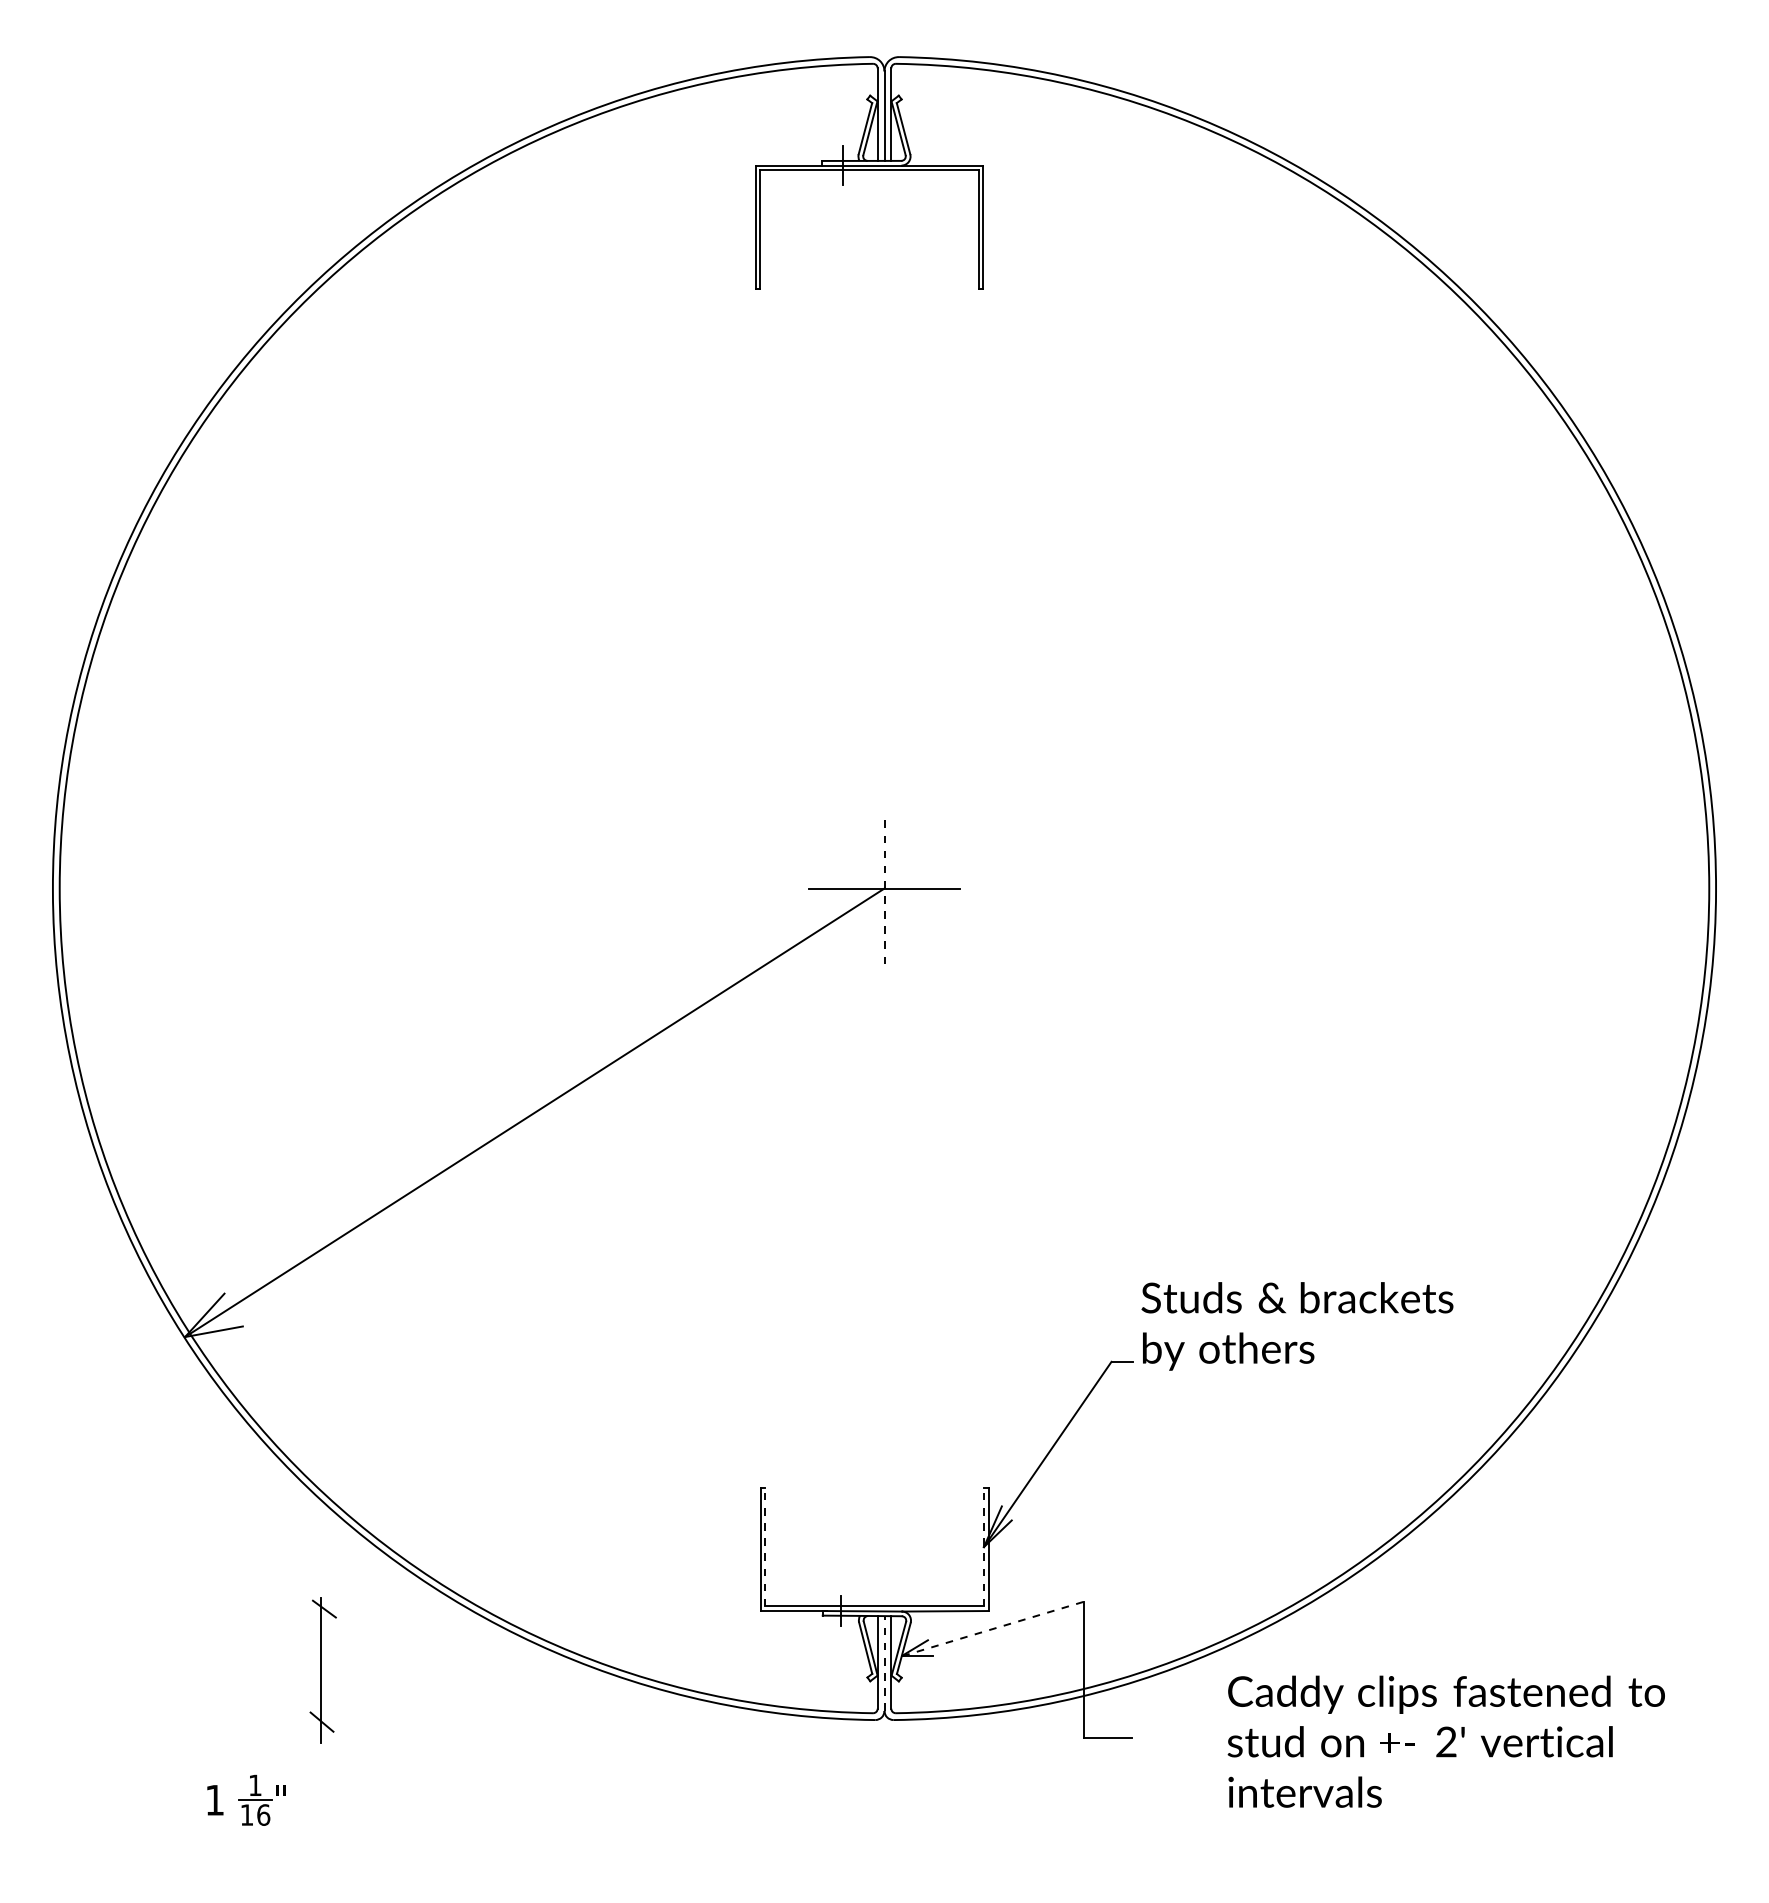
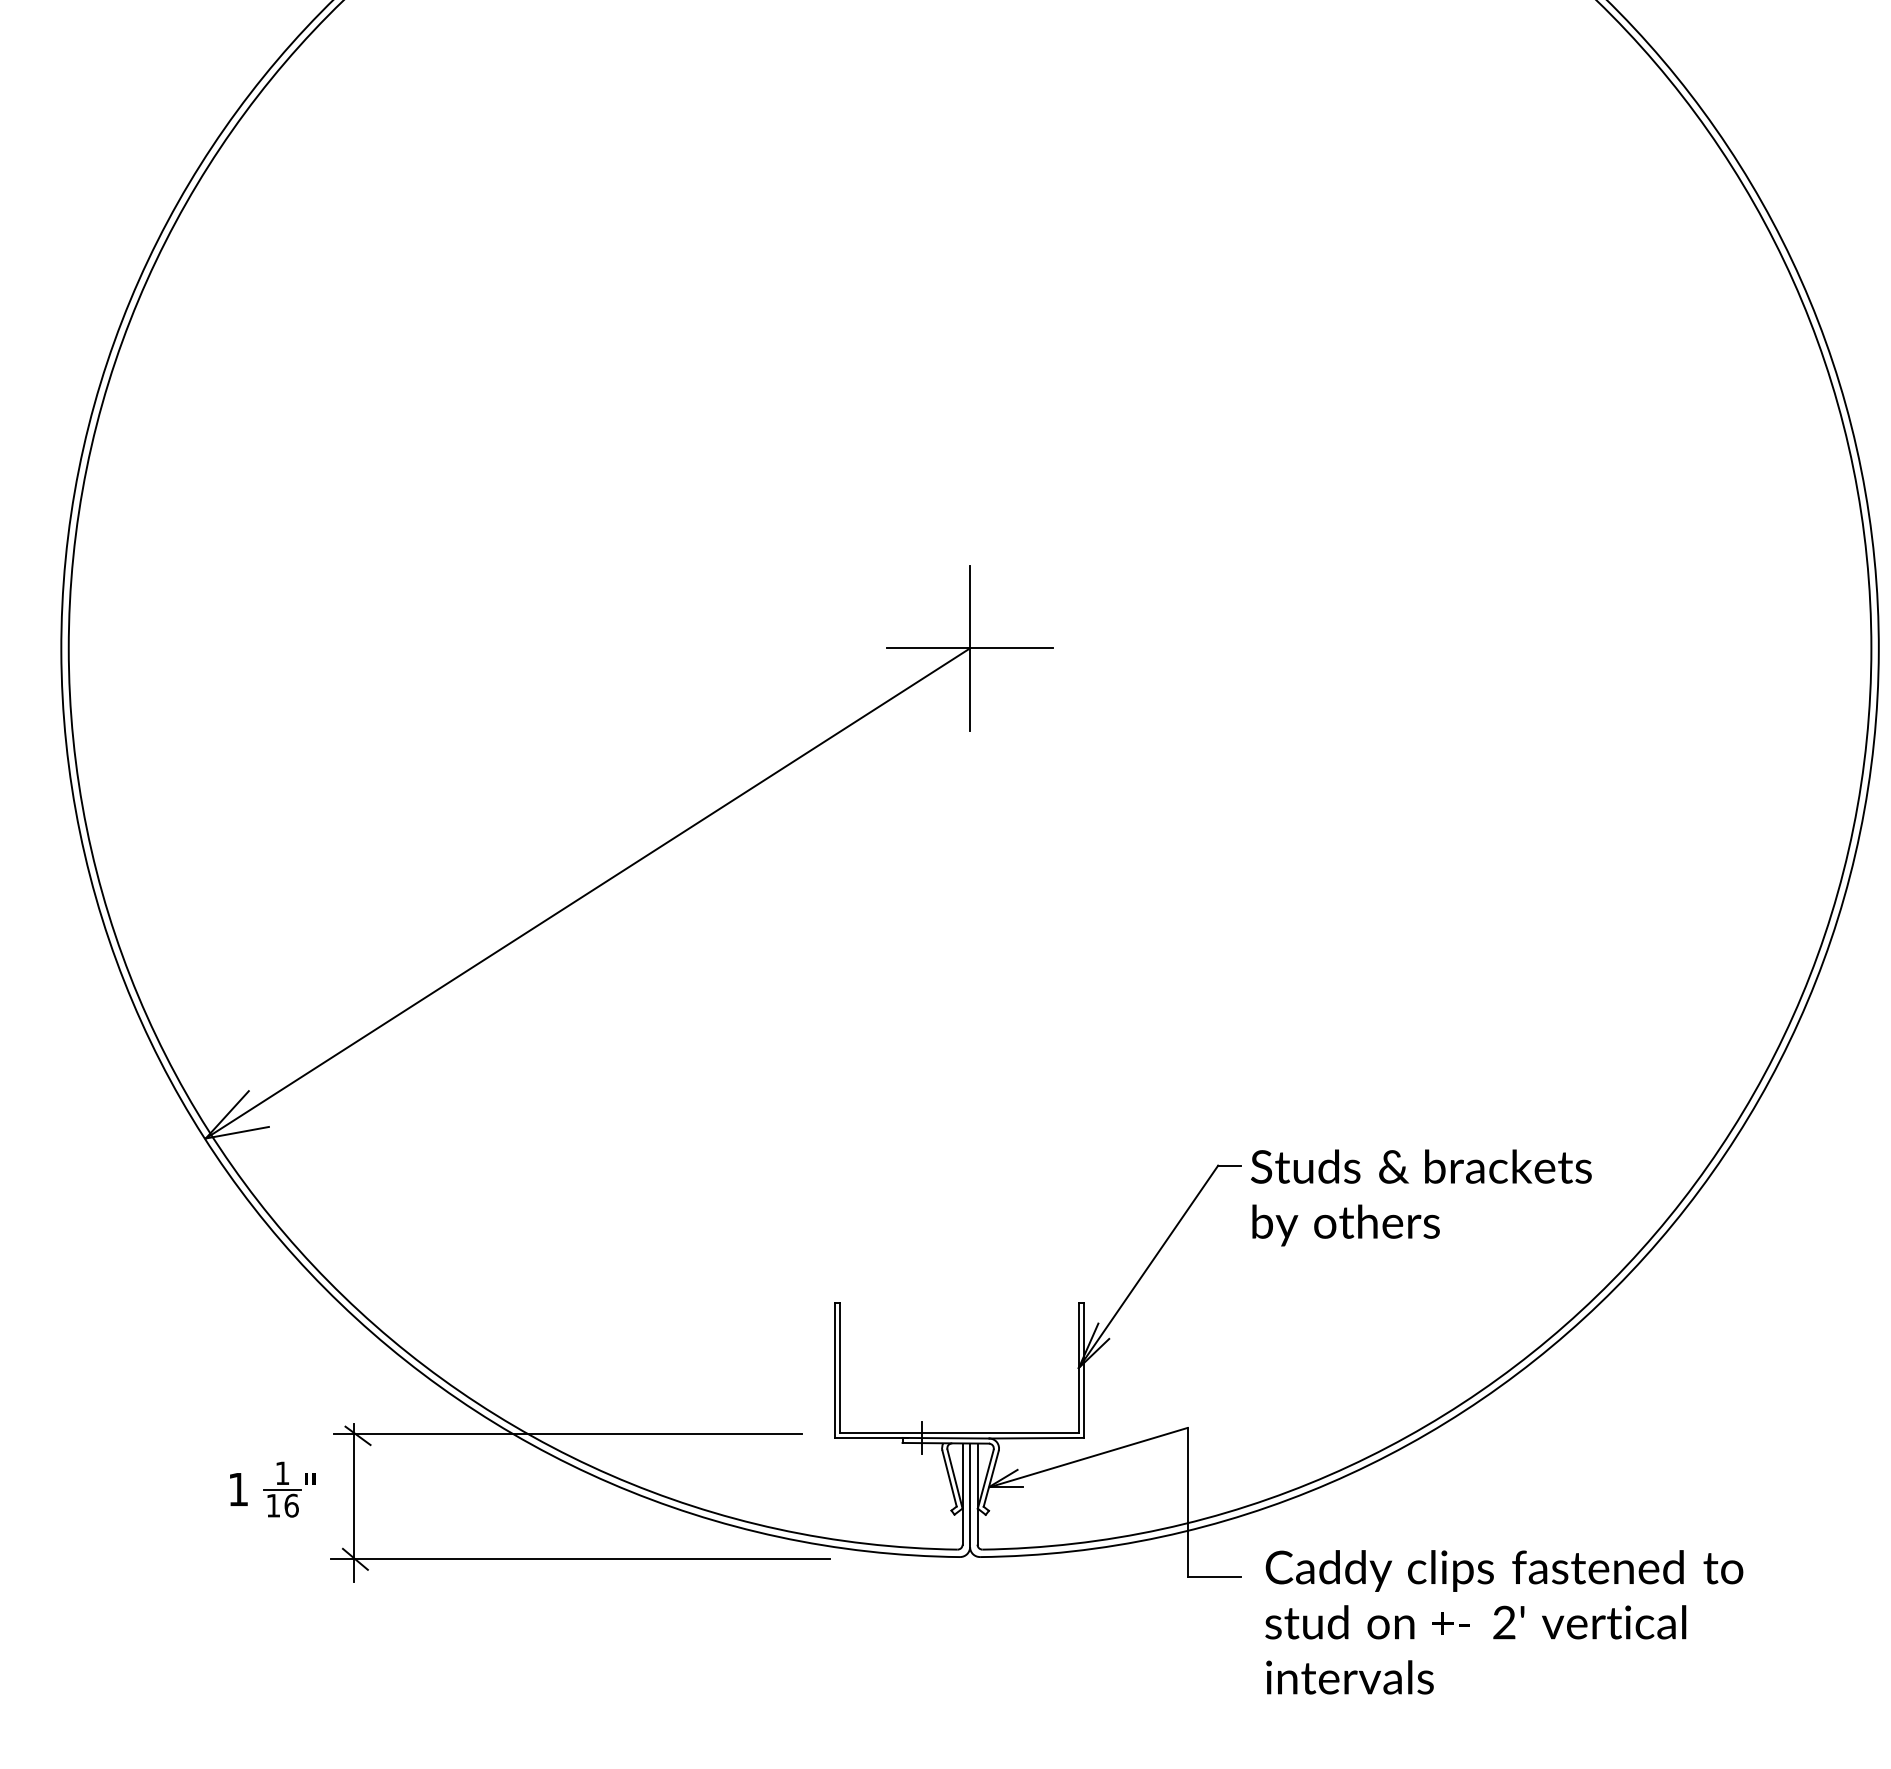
line: (884, 888) -> (970, 648), dashed -> solid
text: (1297, 1326) -> (1421, 1198), moved
line: (765, 1546) -> (840, 1367), dashed -> solid
line: (983, 1546) -> (1078, 1367), dashed -> solid
line: (516, 1607) -> (567, 1434), added
line: (992, 1629) -> (1088, 1458), dashed -> solid
line: (884, 1663) -> (970, 1495), dashed -> solid
line: (527, 1721) -> (579, 1558), added
text: (1445, 1741) -> (1503, 1622), moved
part: (246, 1799) -> (272, 1488), moved

